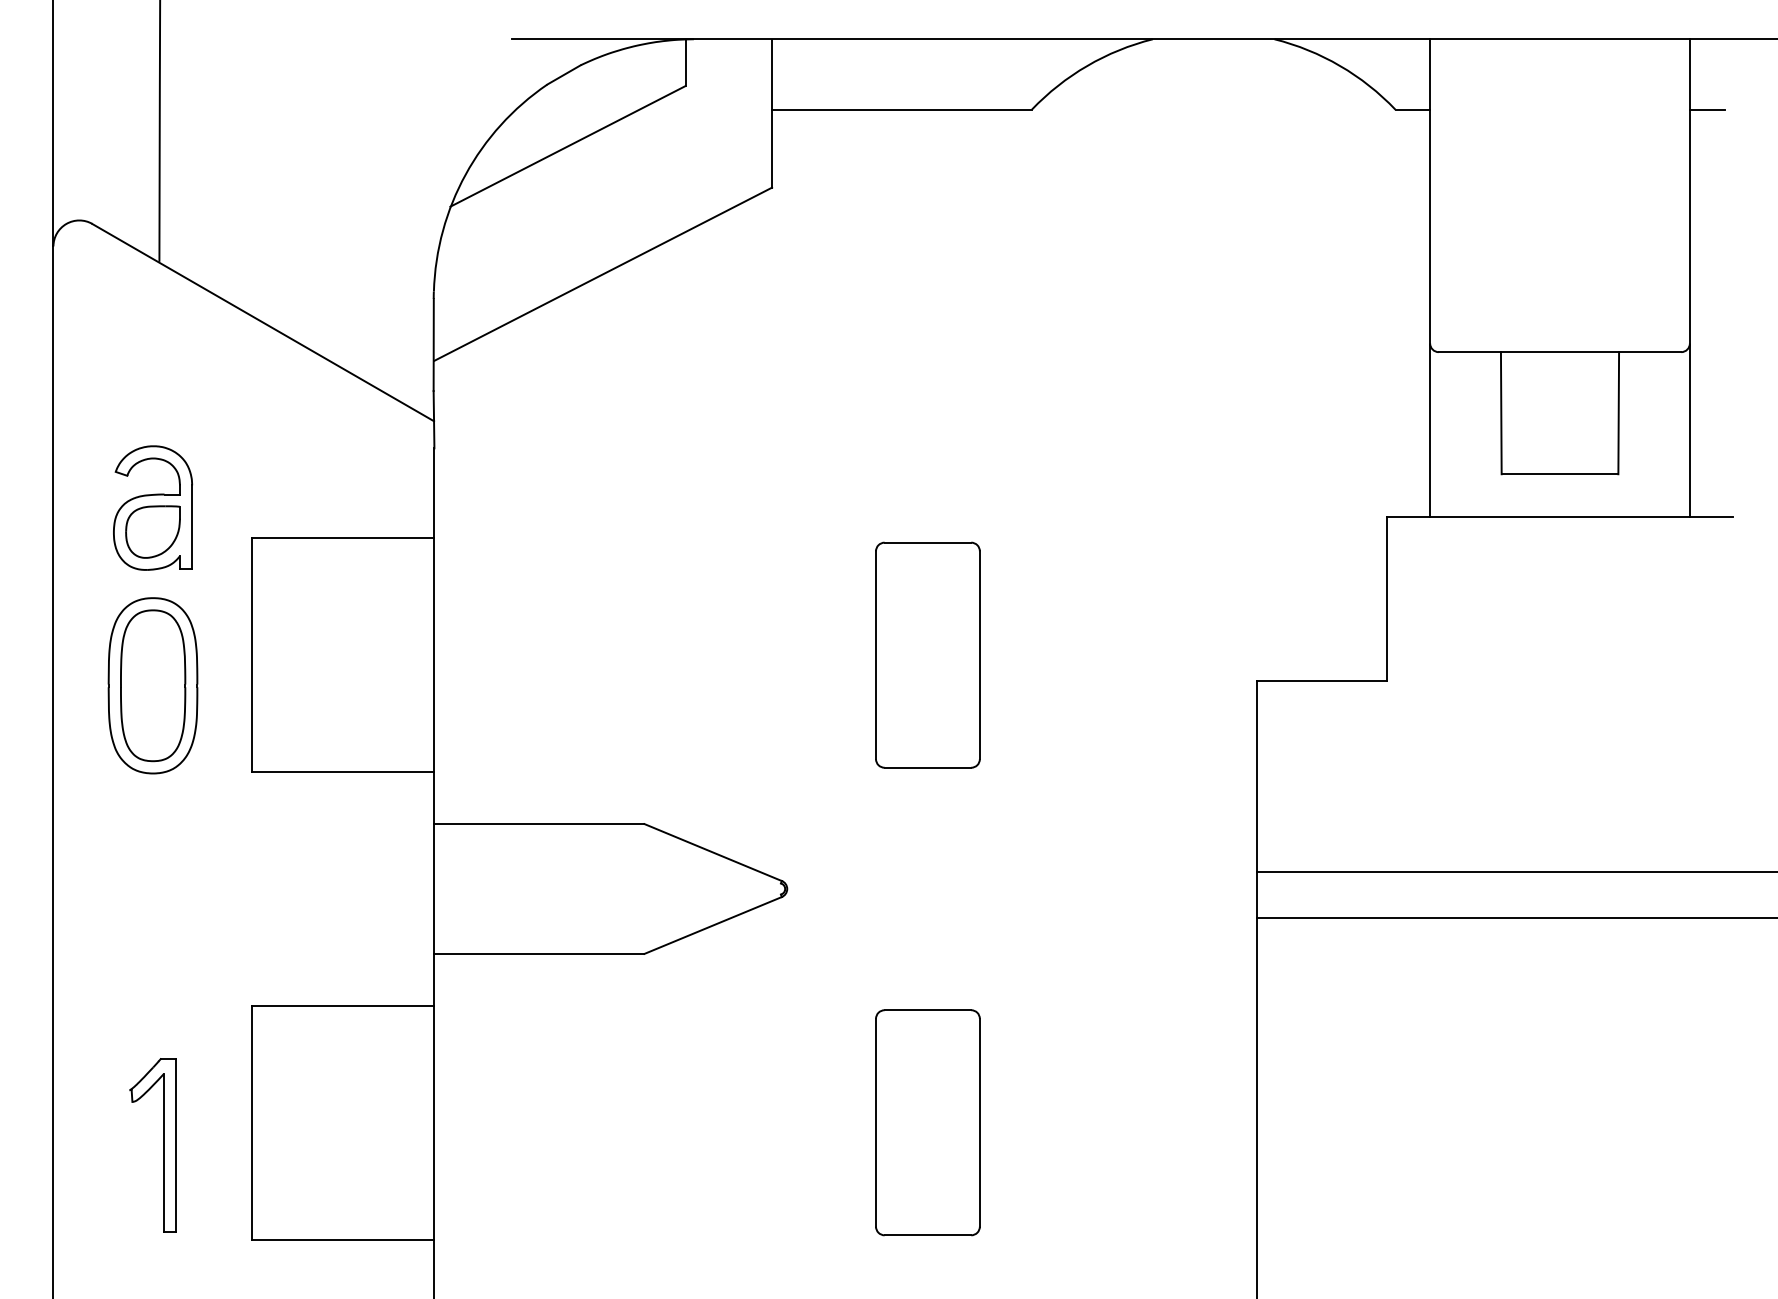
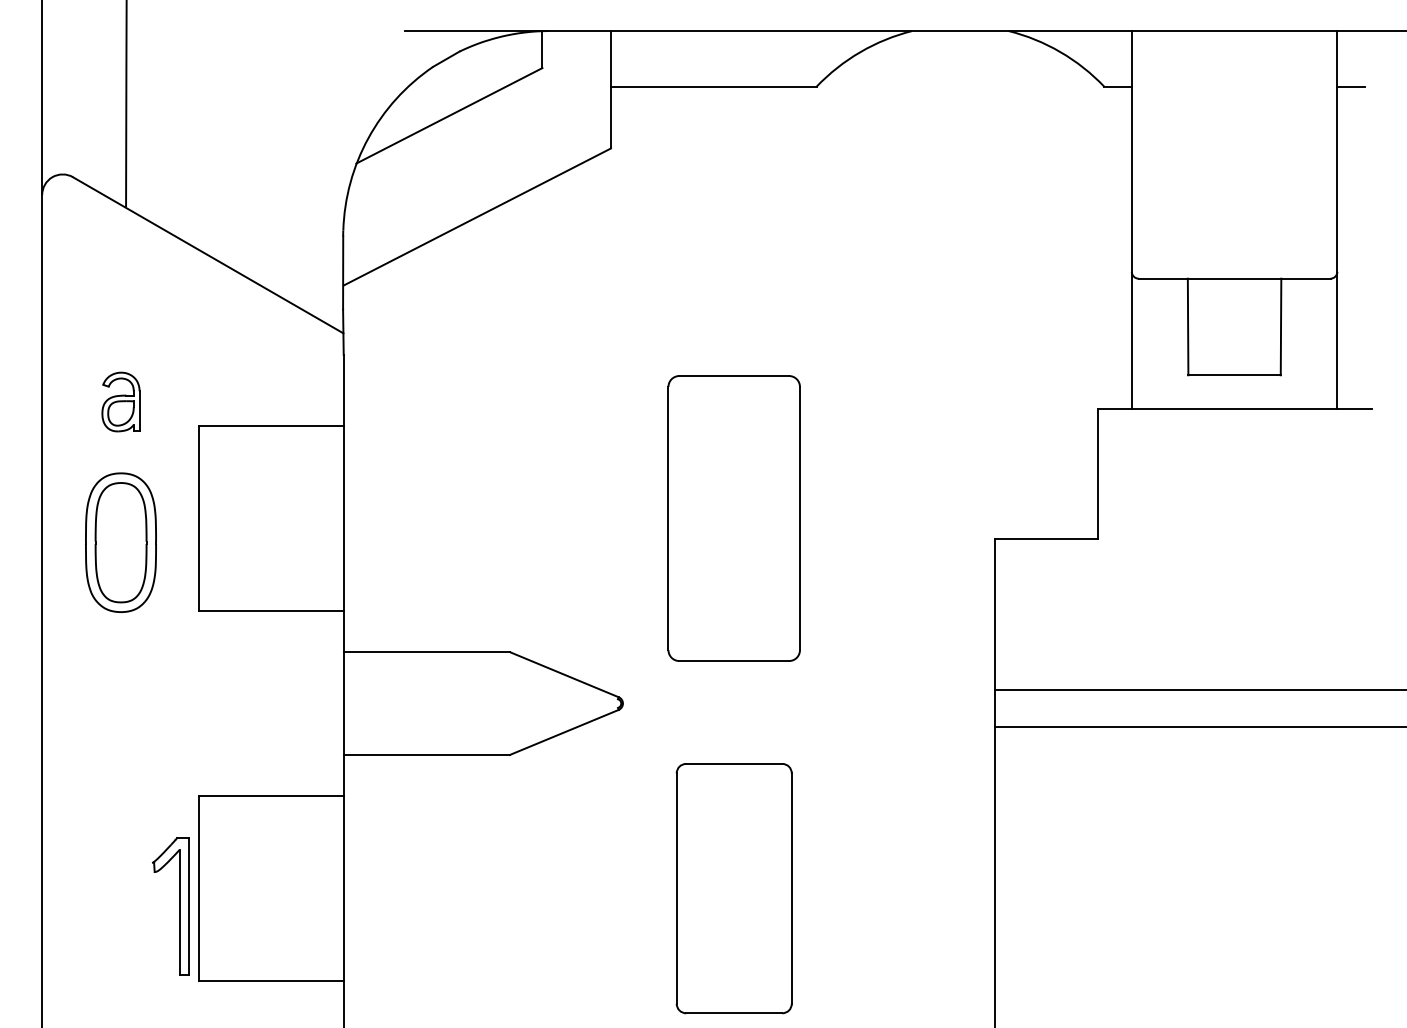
part: (152, 507) -> (120, 401), size x0.6
part: (928, 655) -> (734, 518), size x1.6
part: (928, 1122) -> (734, 888), size x1.4
part: (163, 1145) -> (179, 906), moved

